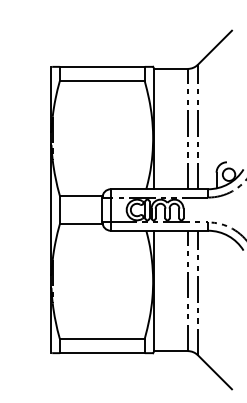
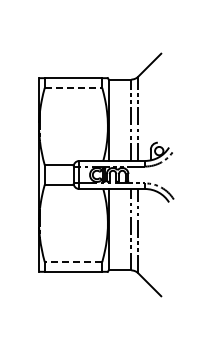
line: (102, 80) -> (73, 87), solid -> dashed
line: (102, 339) -> (73, 262), solid -> dashed

